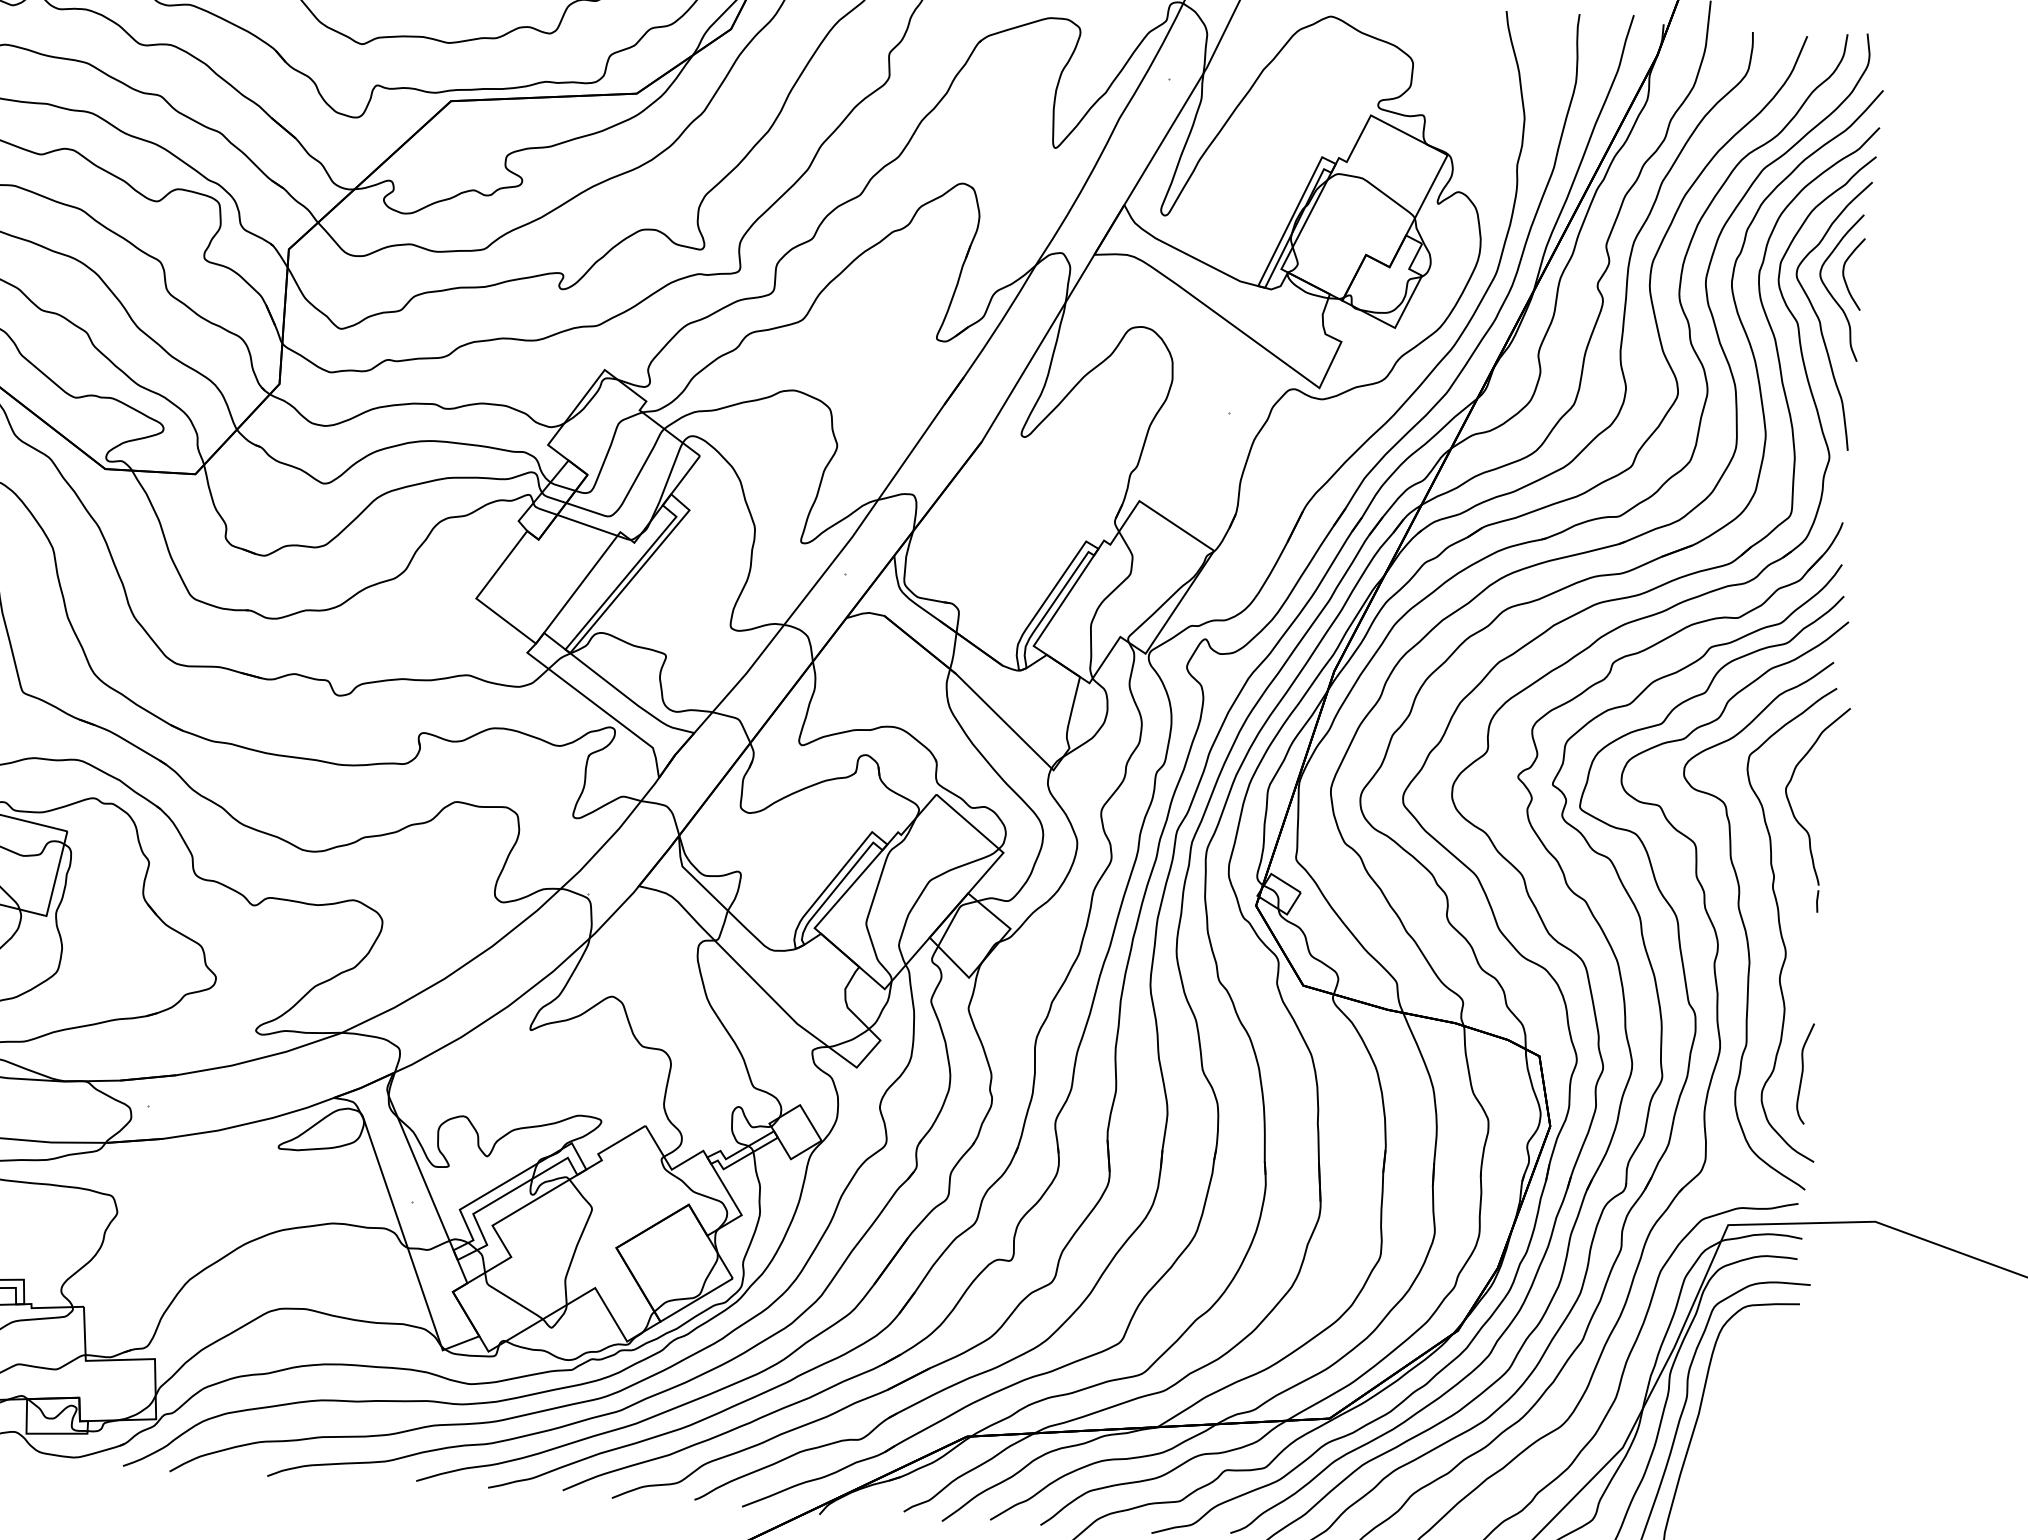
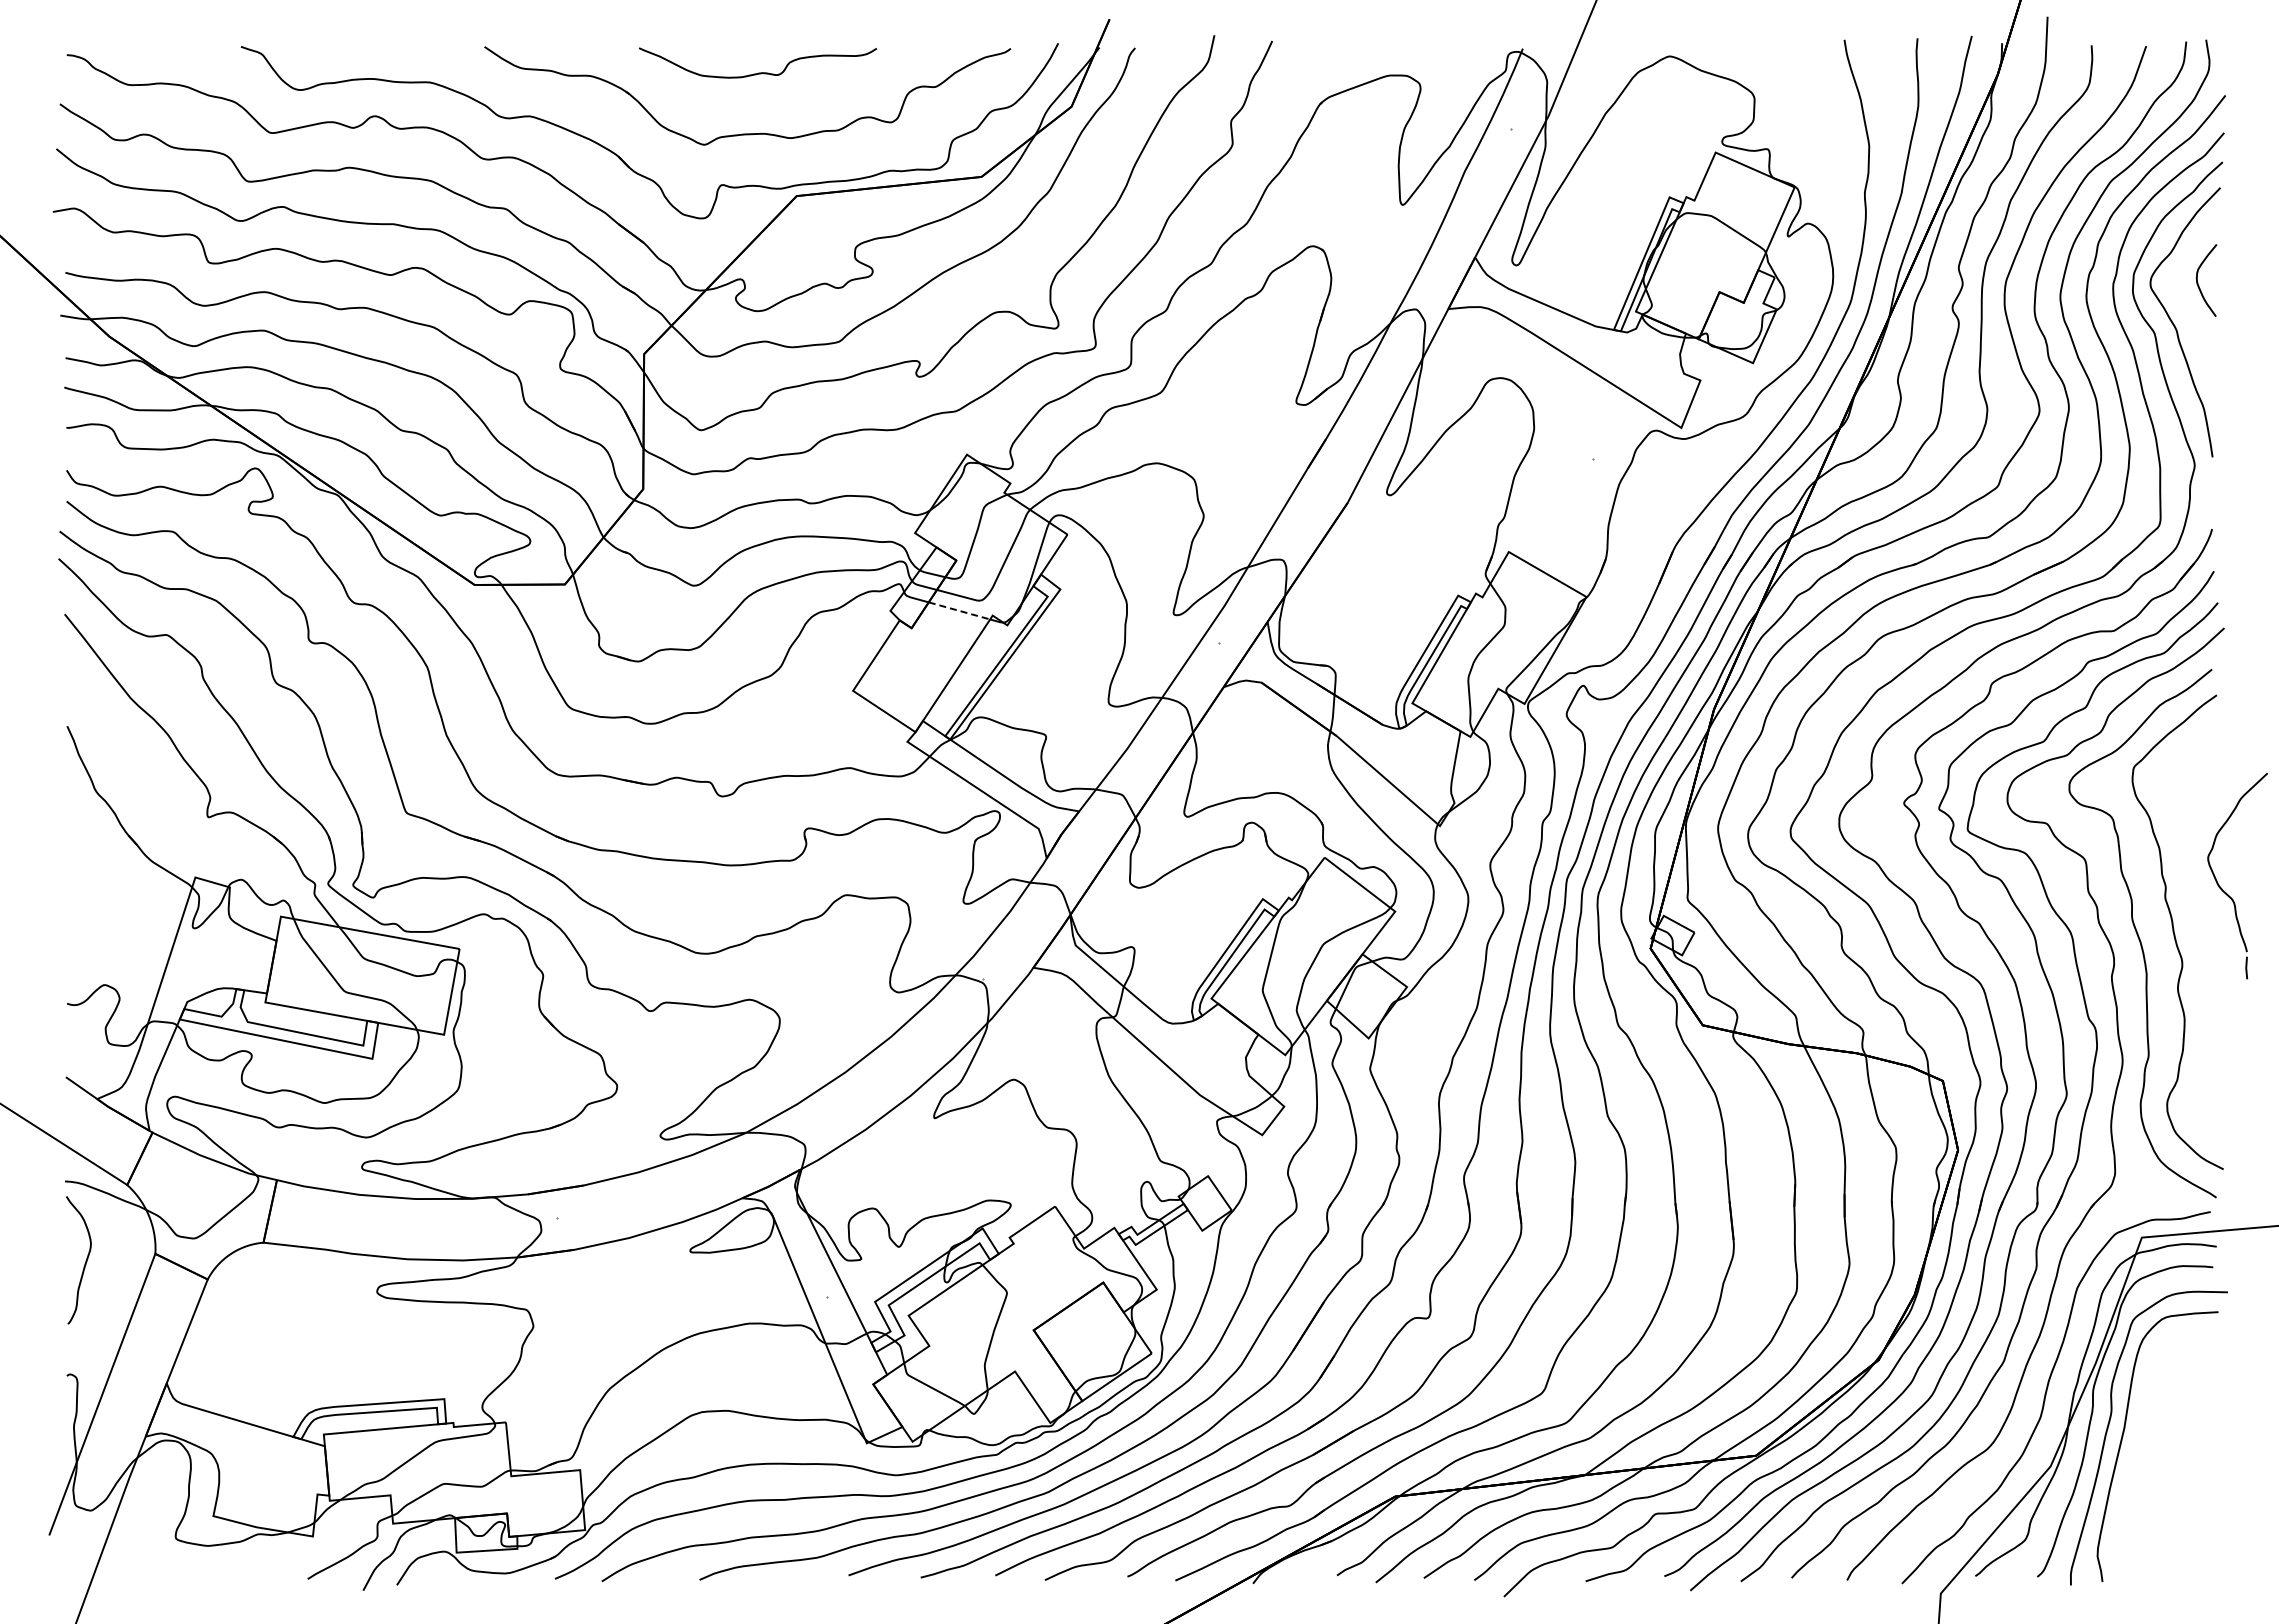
curve: (1831, 293) -> (2186, 301), removed
line: (587, 524) -> (959, 610), solid -> dashed
part: (1798, 820) -> (2222, 888), moved
curve: (1803, 1073) -> (2207, 1081), removed

